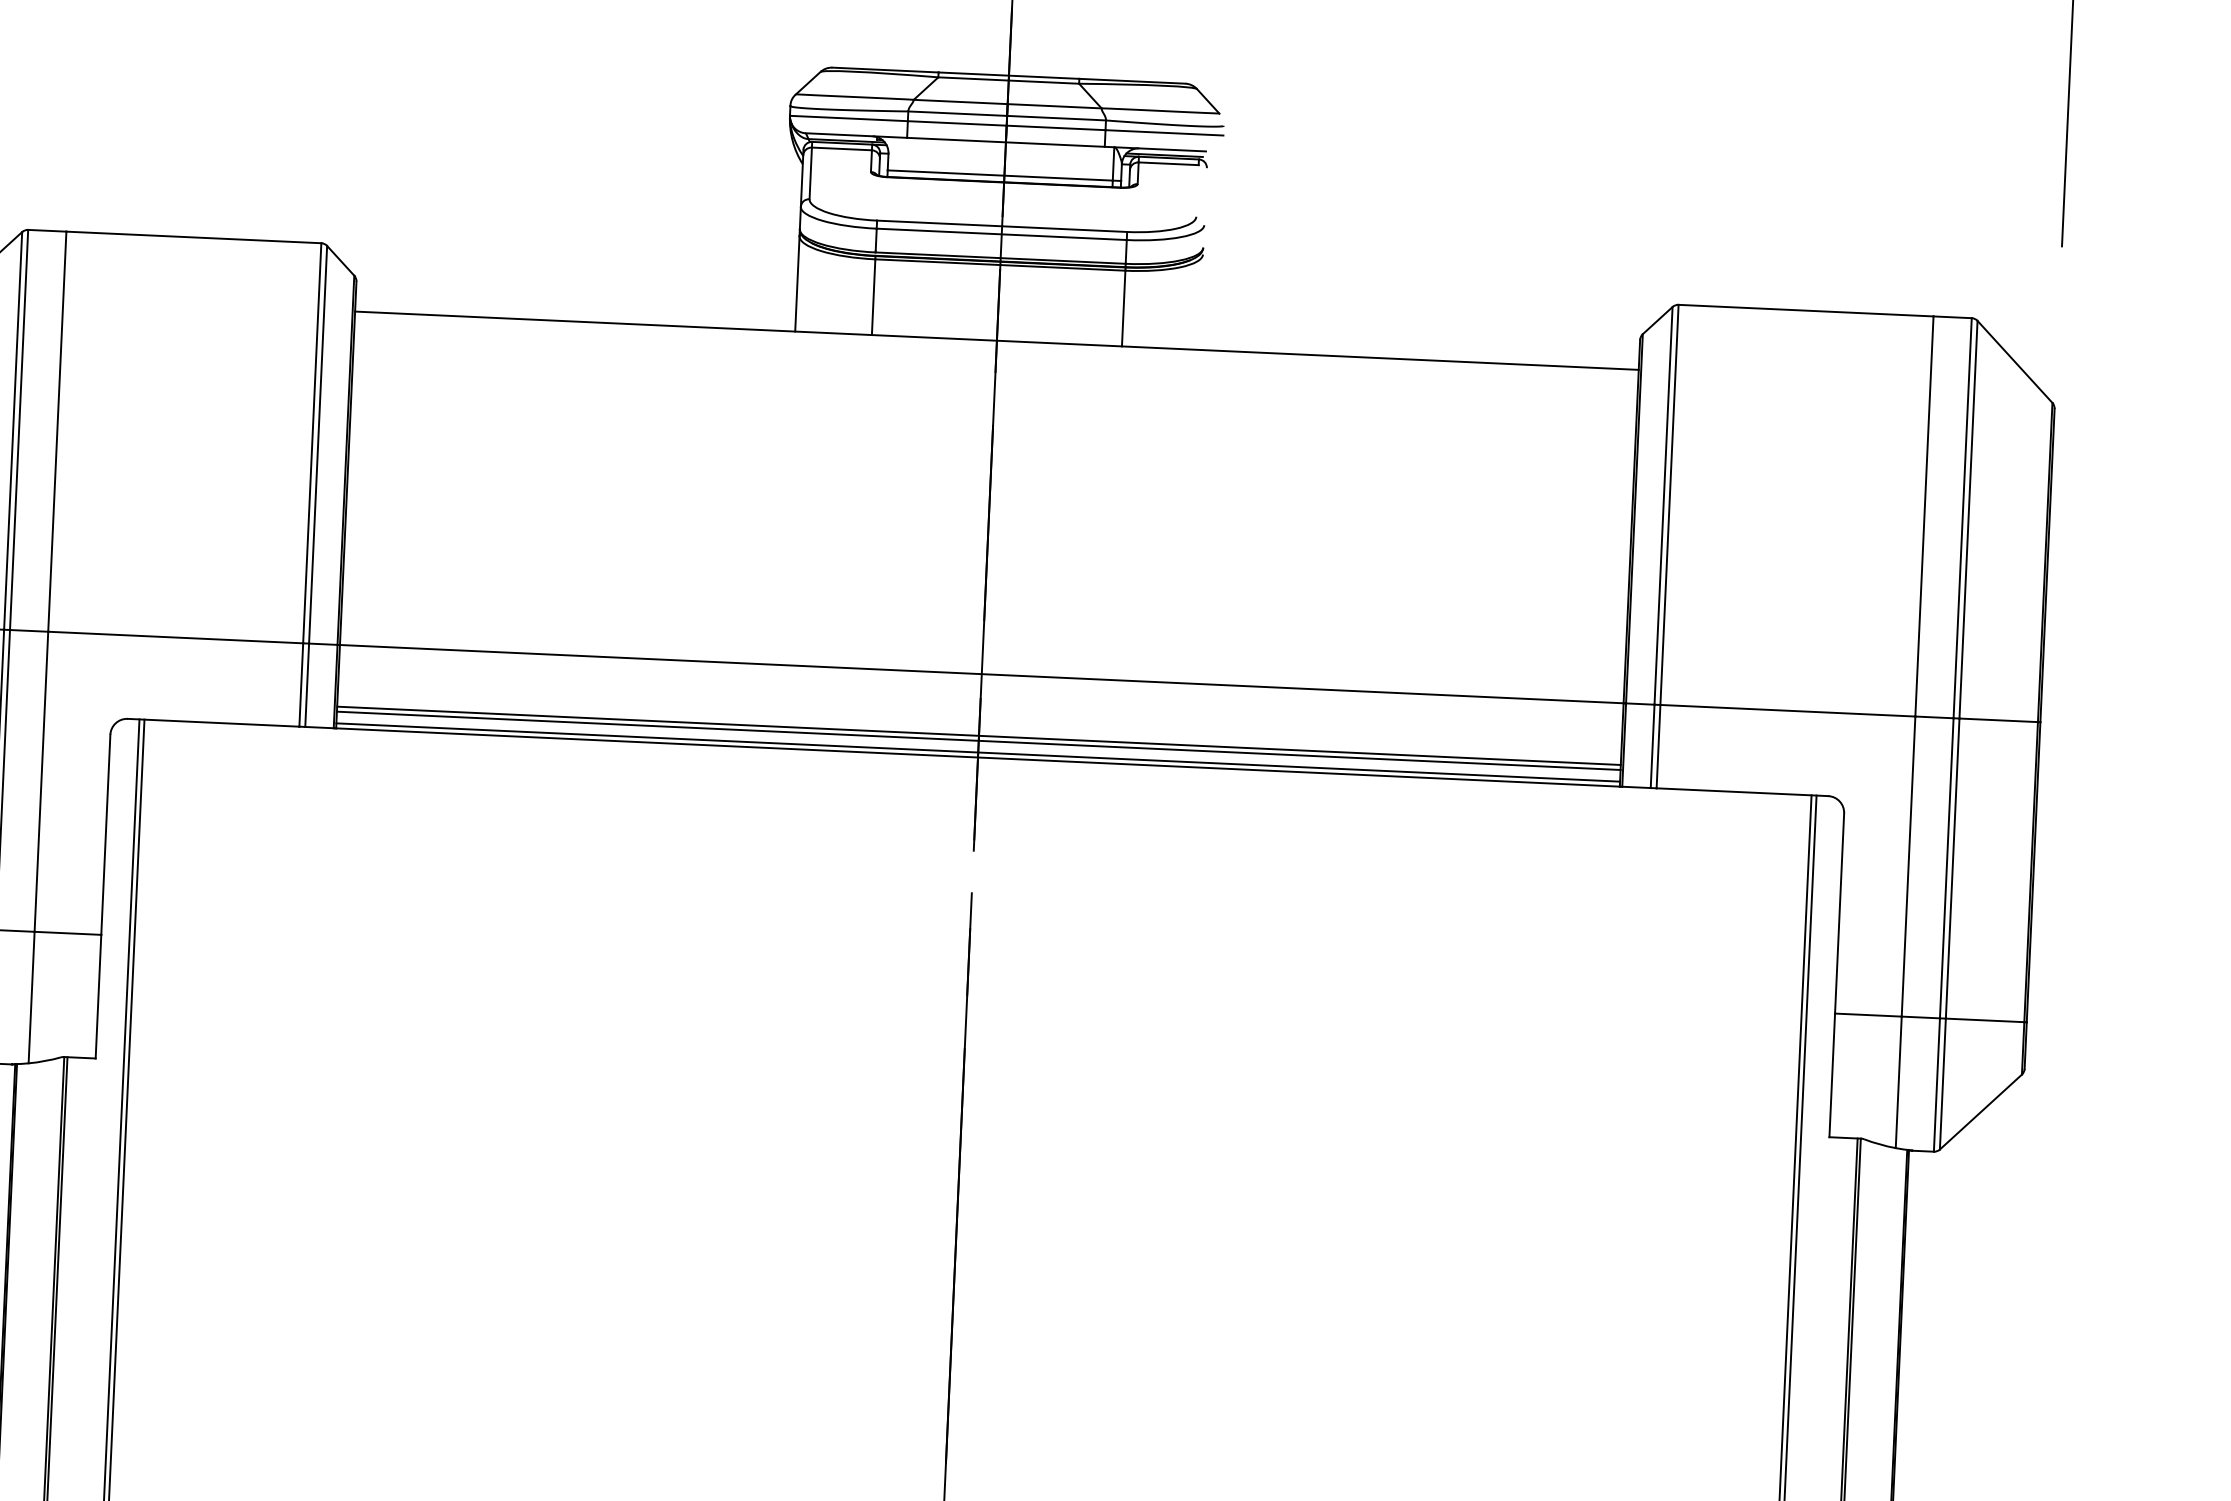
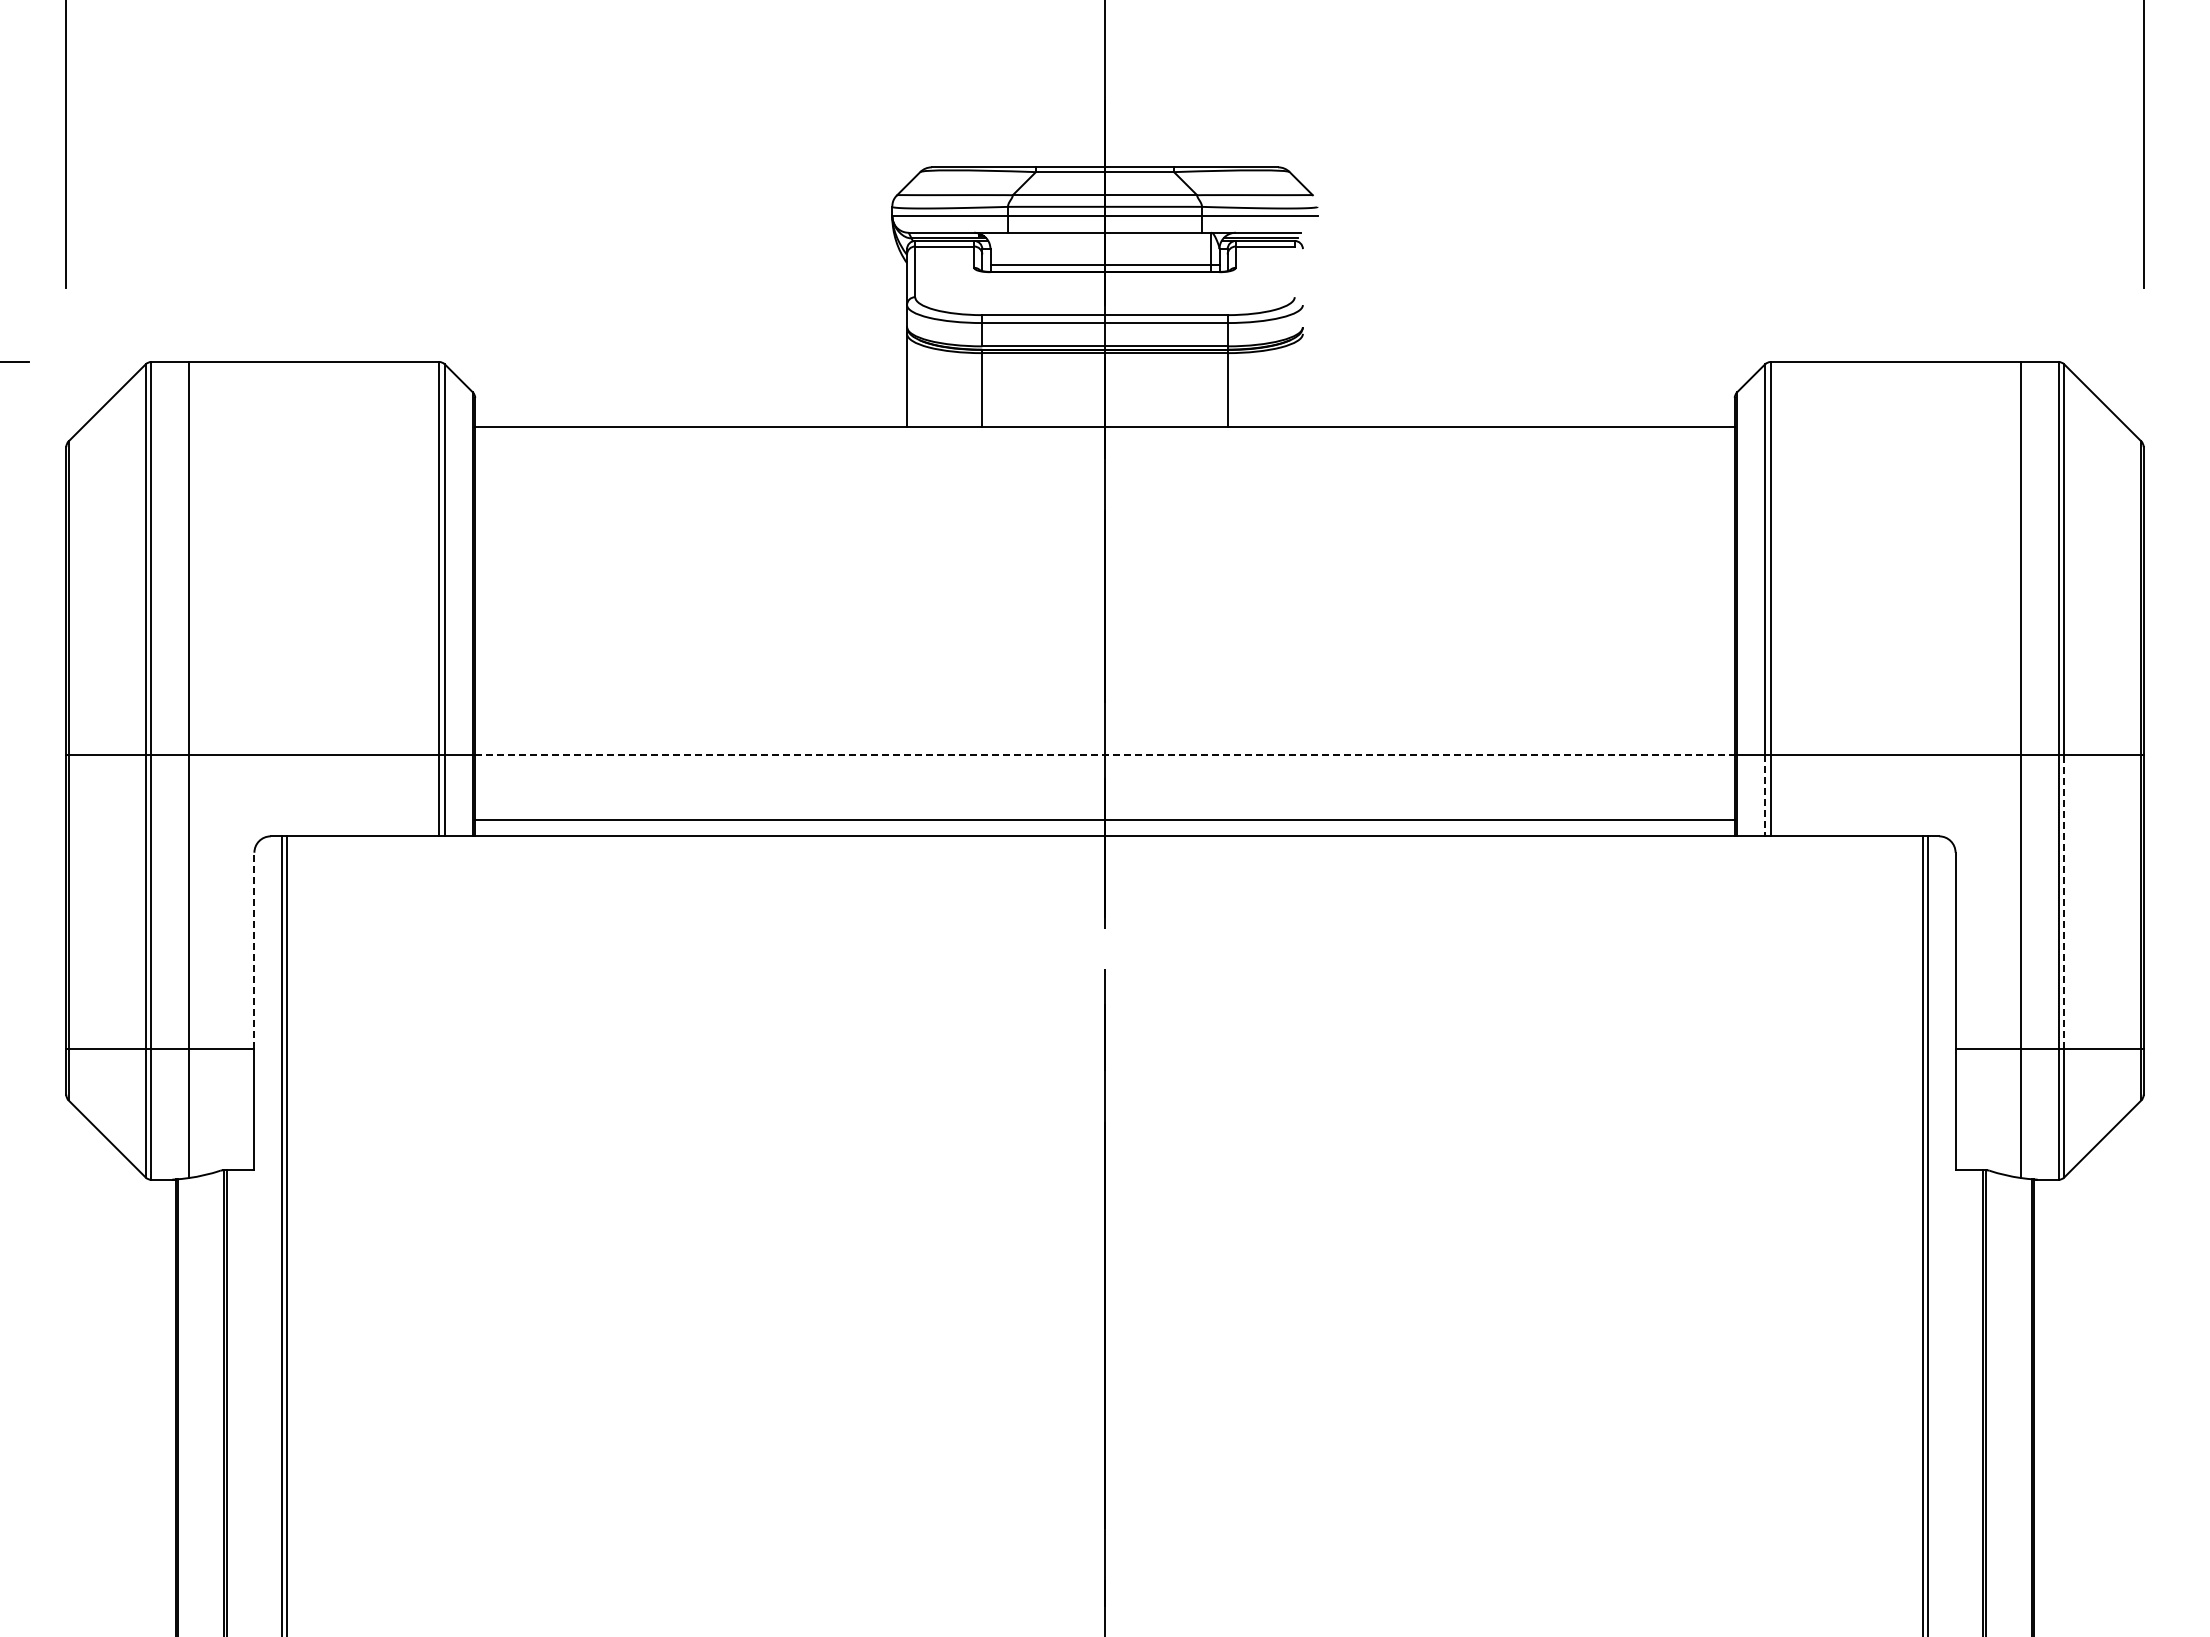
line: (982, 674) -> (1105, 754), solid -> dashed
line: (978, 736) -> (1104, 815), removed
line: (1653, 746) -> (1765, 795), solid -> dashed
line: (977, 752) -> (1104, 831), removed
line: (105, 834) -> (254, 950), solid -> dashed
line: (1952, 868) -> (2064, 901), solid -> dashed

